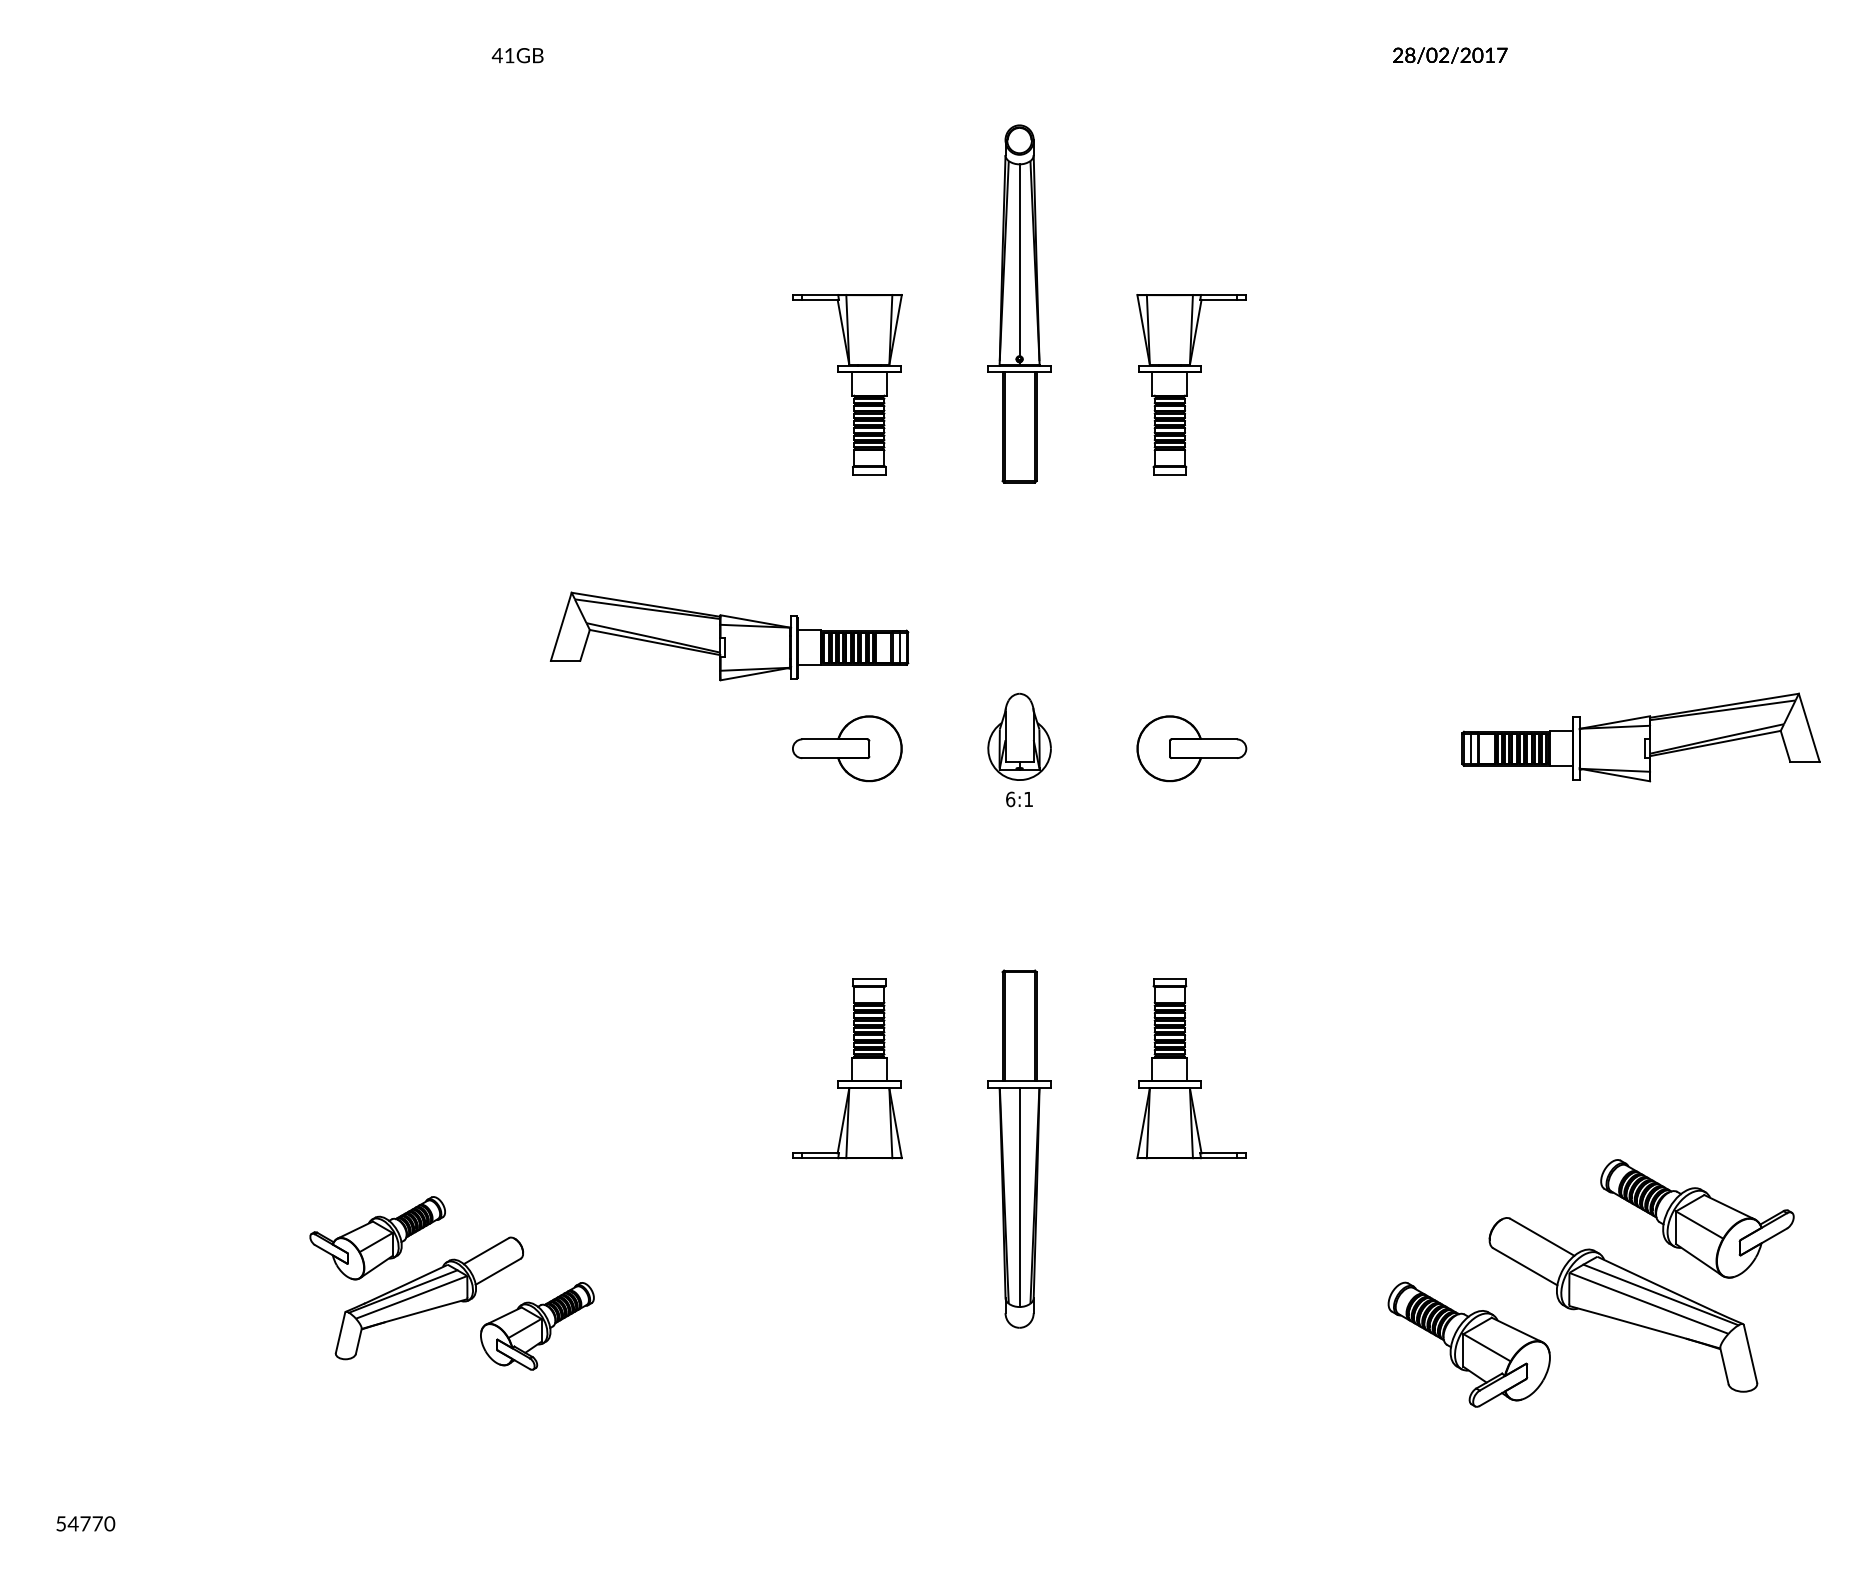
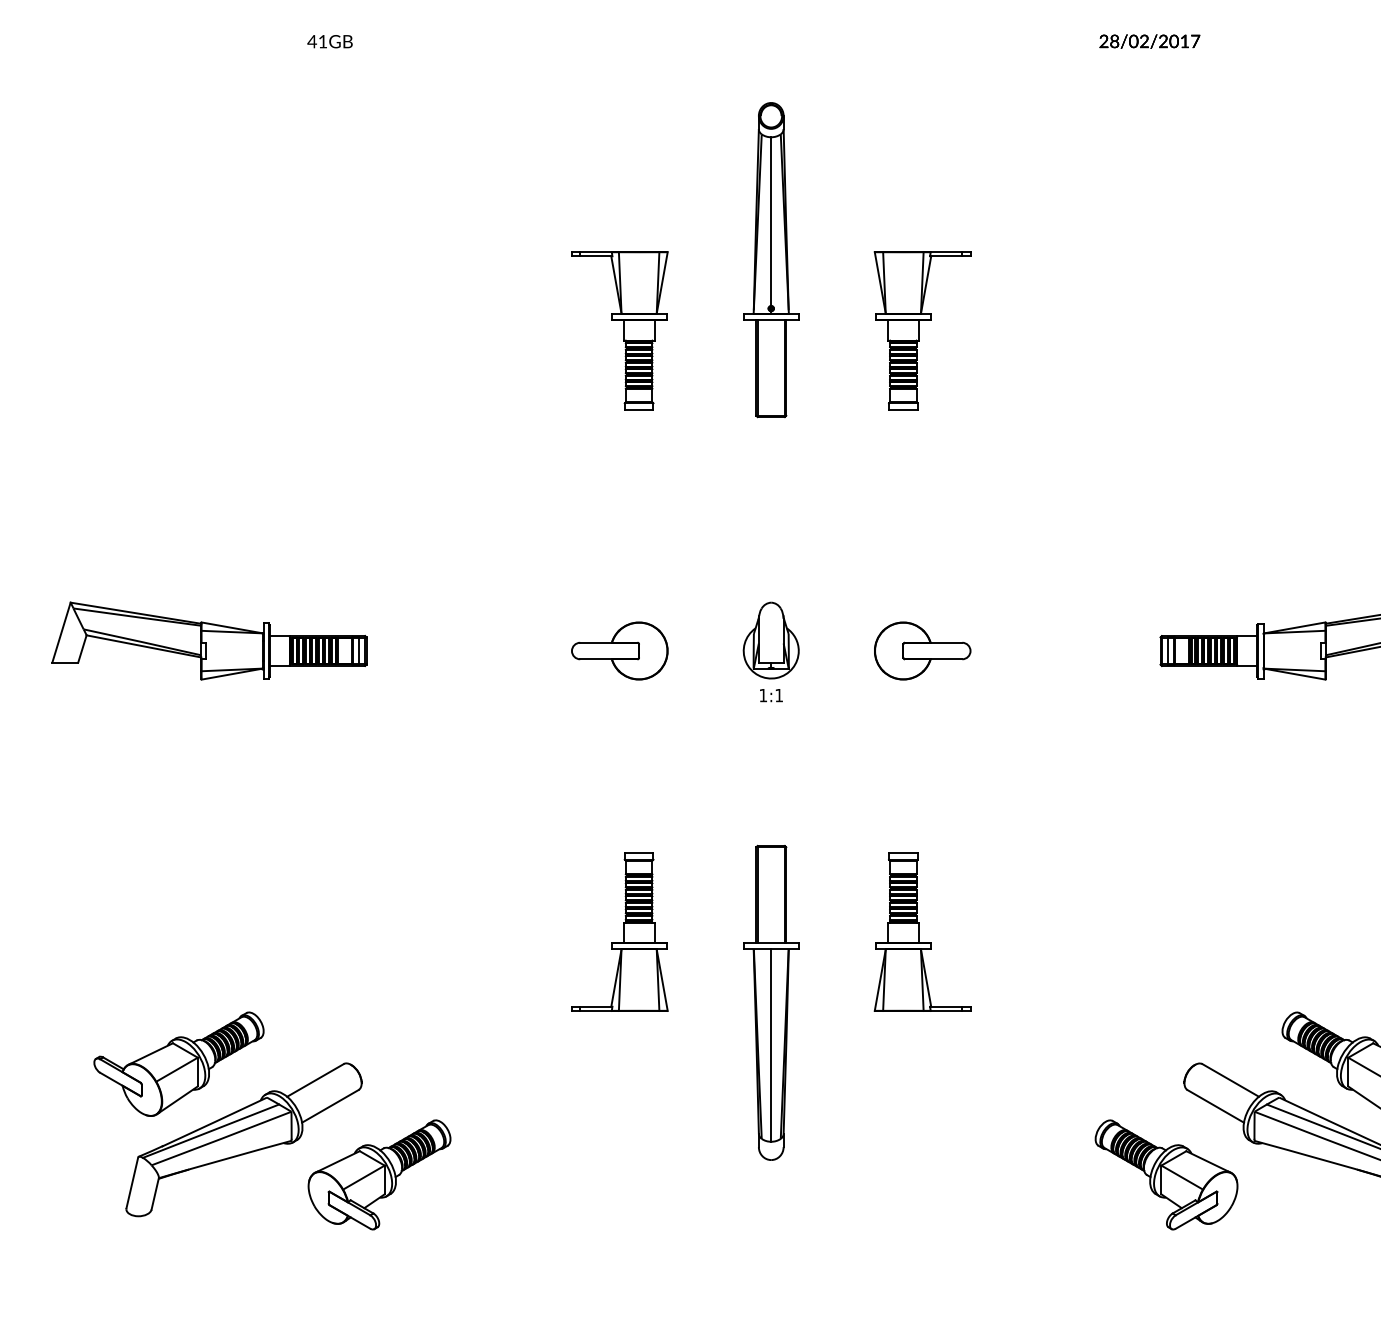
part: (729, 636) -> (209, 641), moved
text: (1010, 799) -> (763, 695), 6:1 -> 1:1
part: (451, 1283) -> (271, 1121), size x1.43

